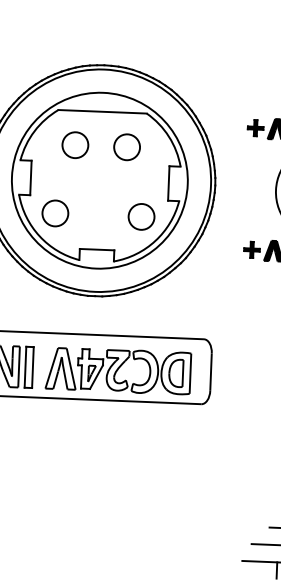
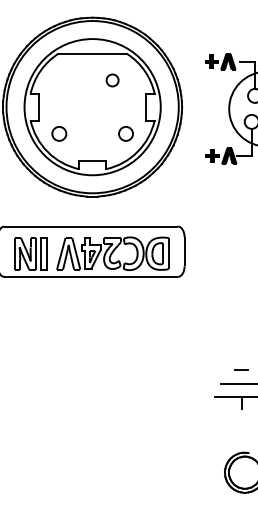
circle: (75, 145) -> (72, 80), removed
circle: (126, 147) -> (112, 80), size x0.6
circle: (55, 212) -> (59, 133), size x0.7
circle: (140, 216) -> (125, 133), size x0.7

